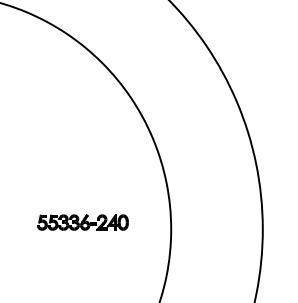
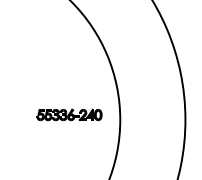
part: (82, 222) -> (69, 114), moved

